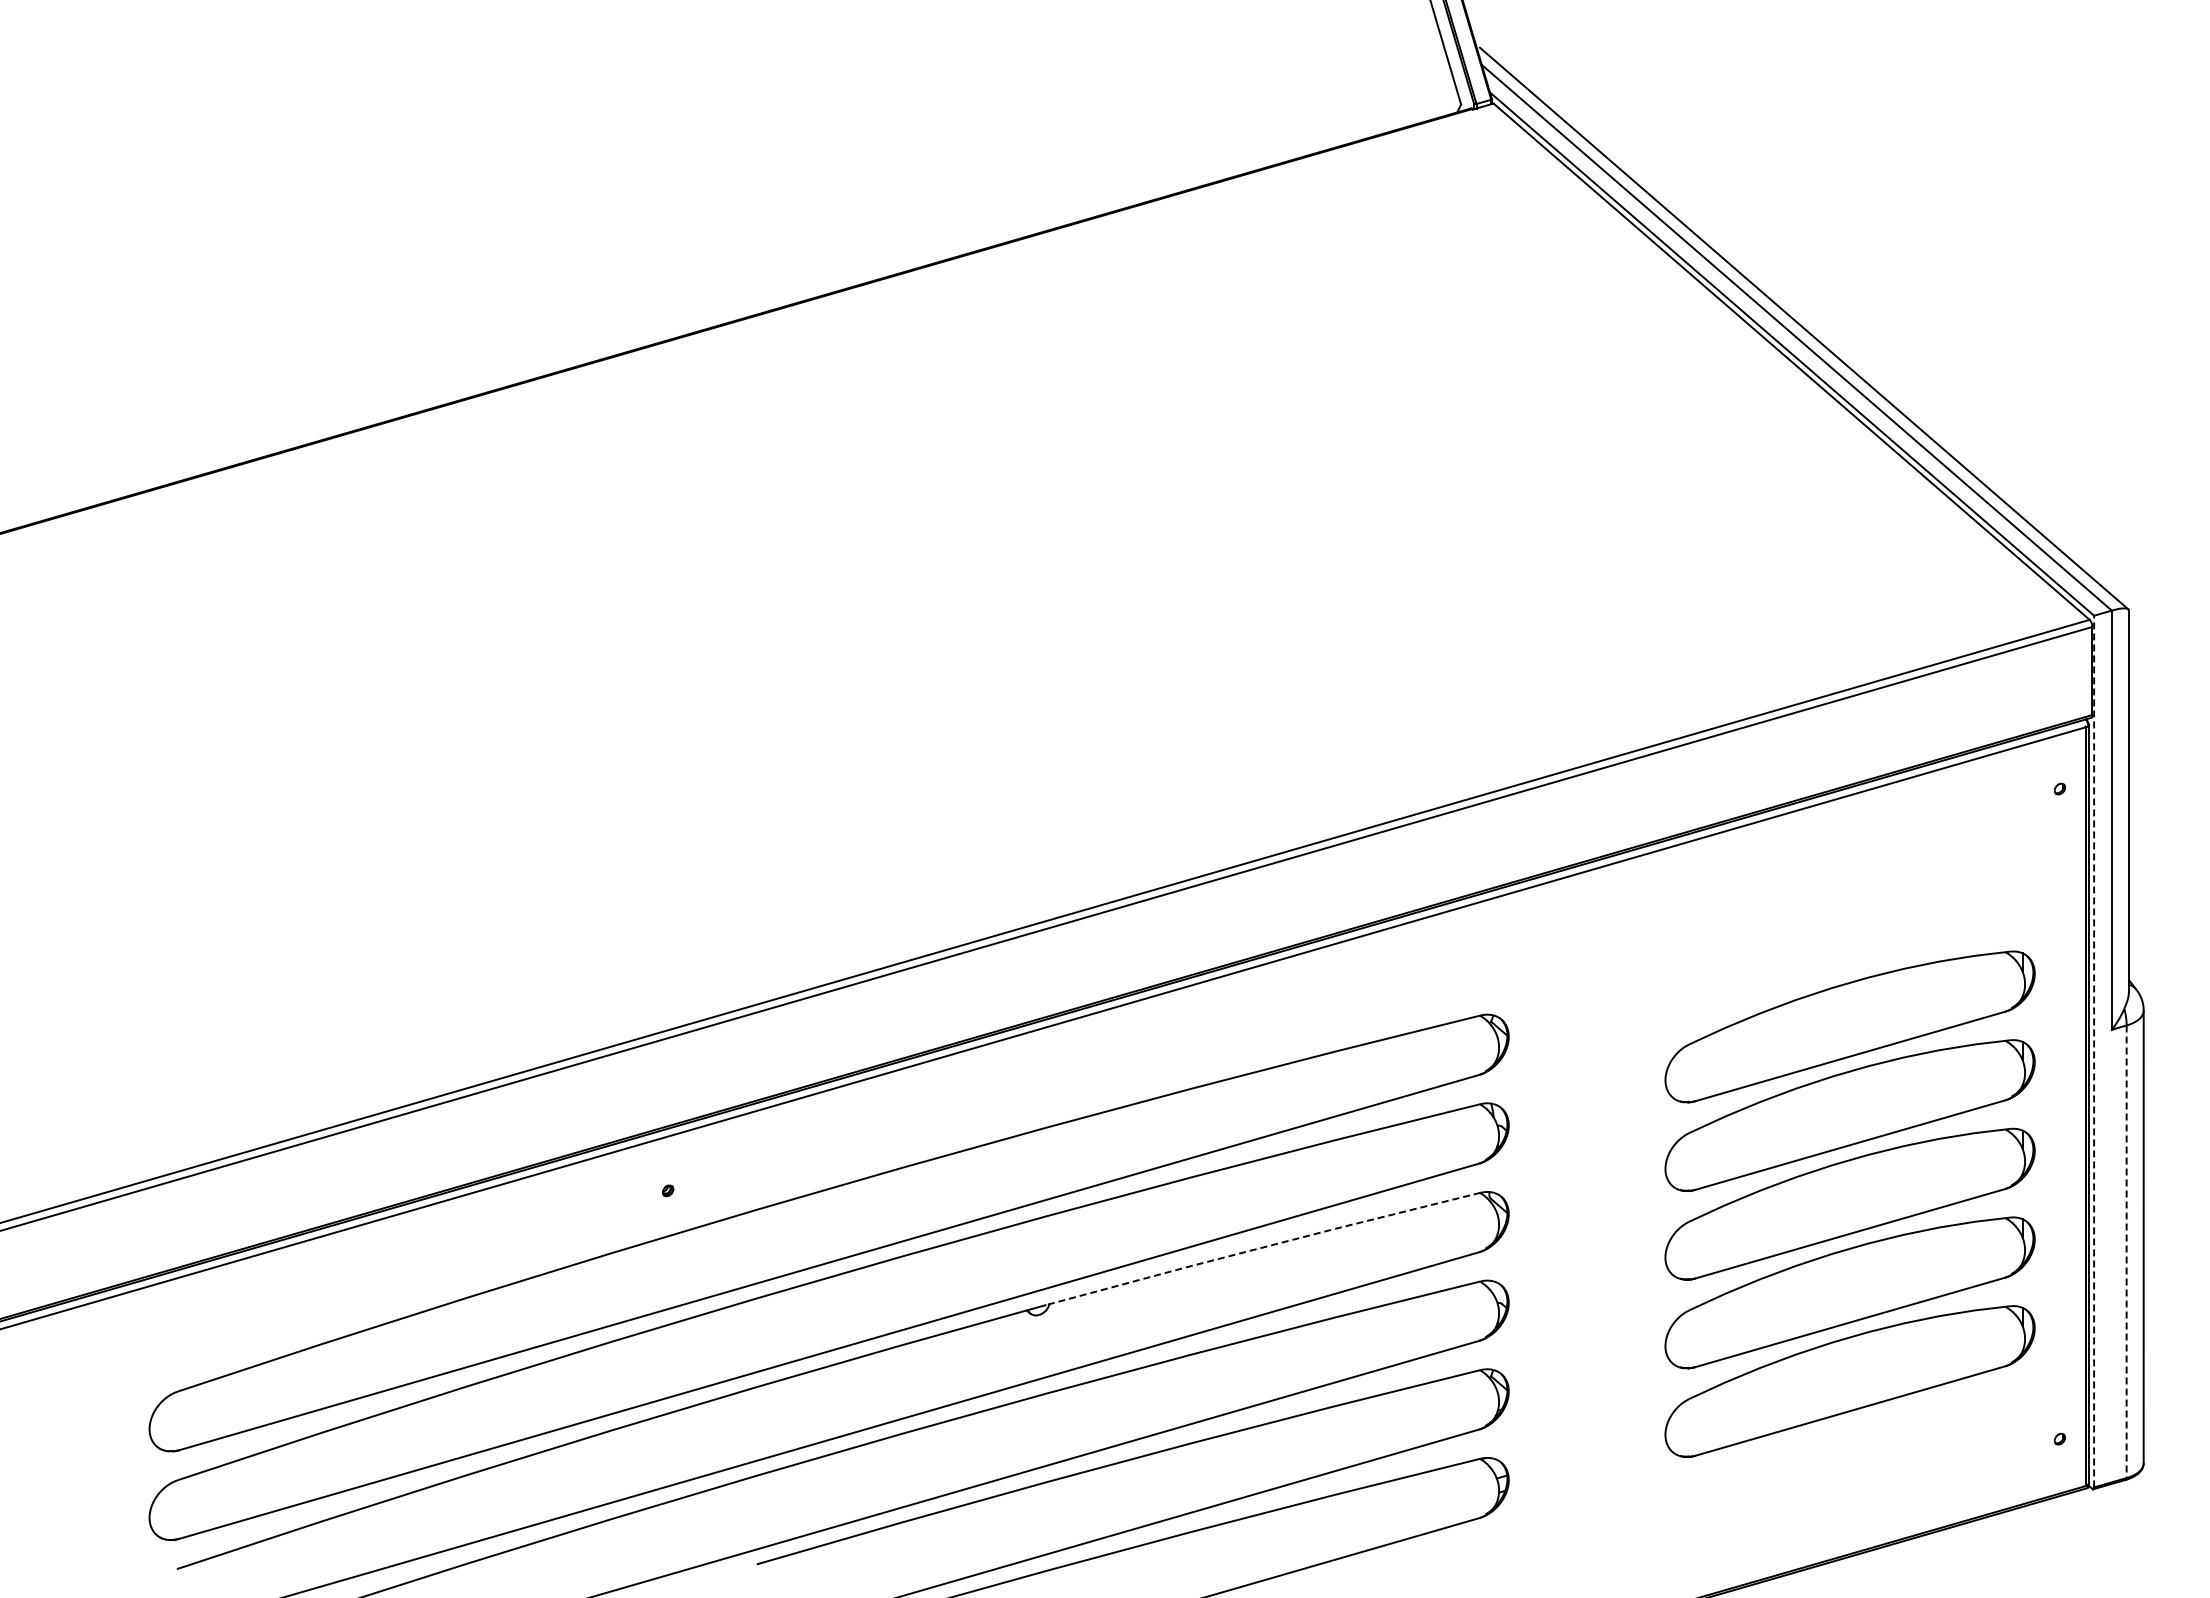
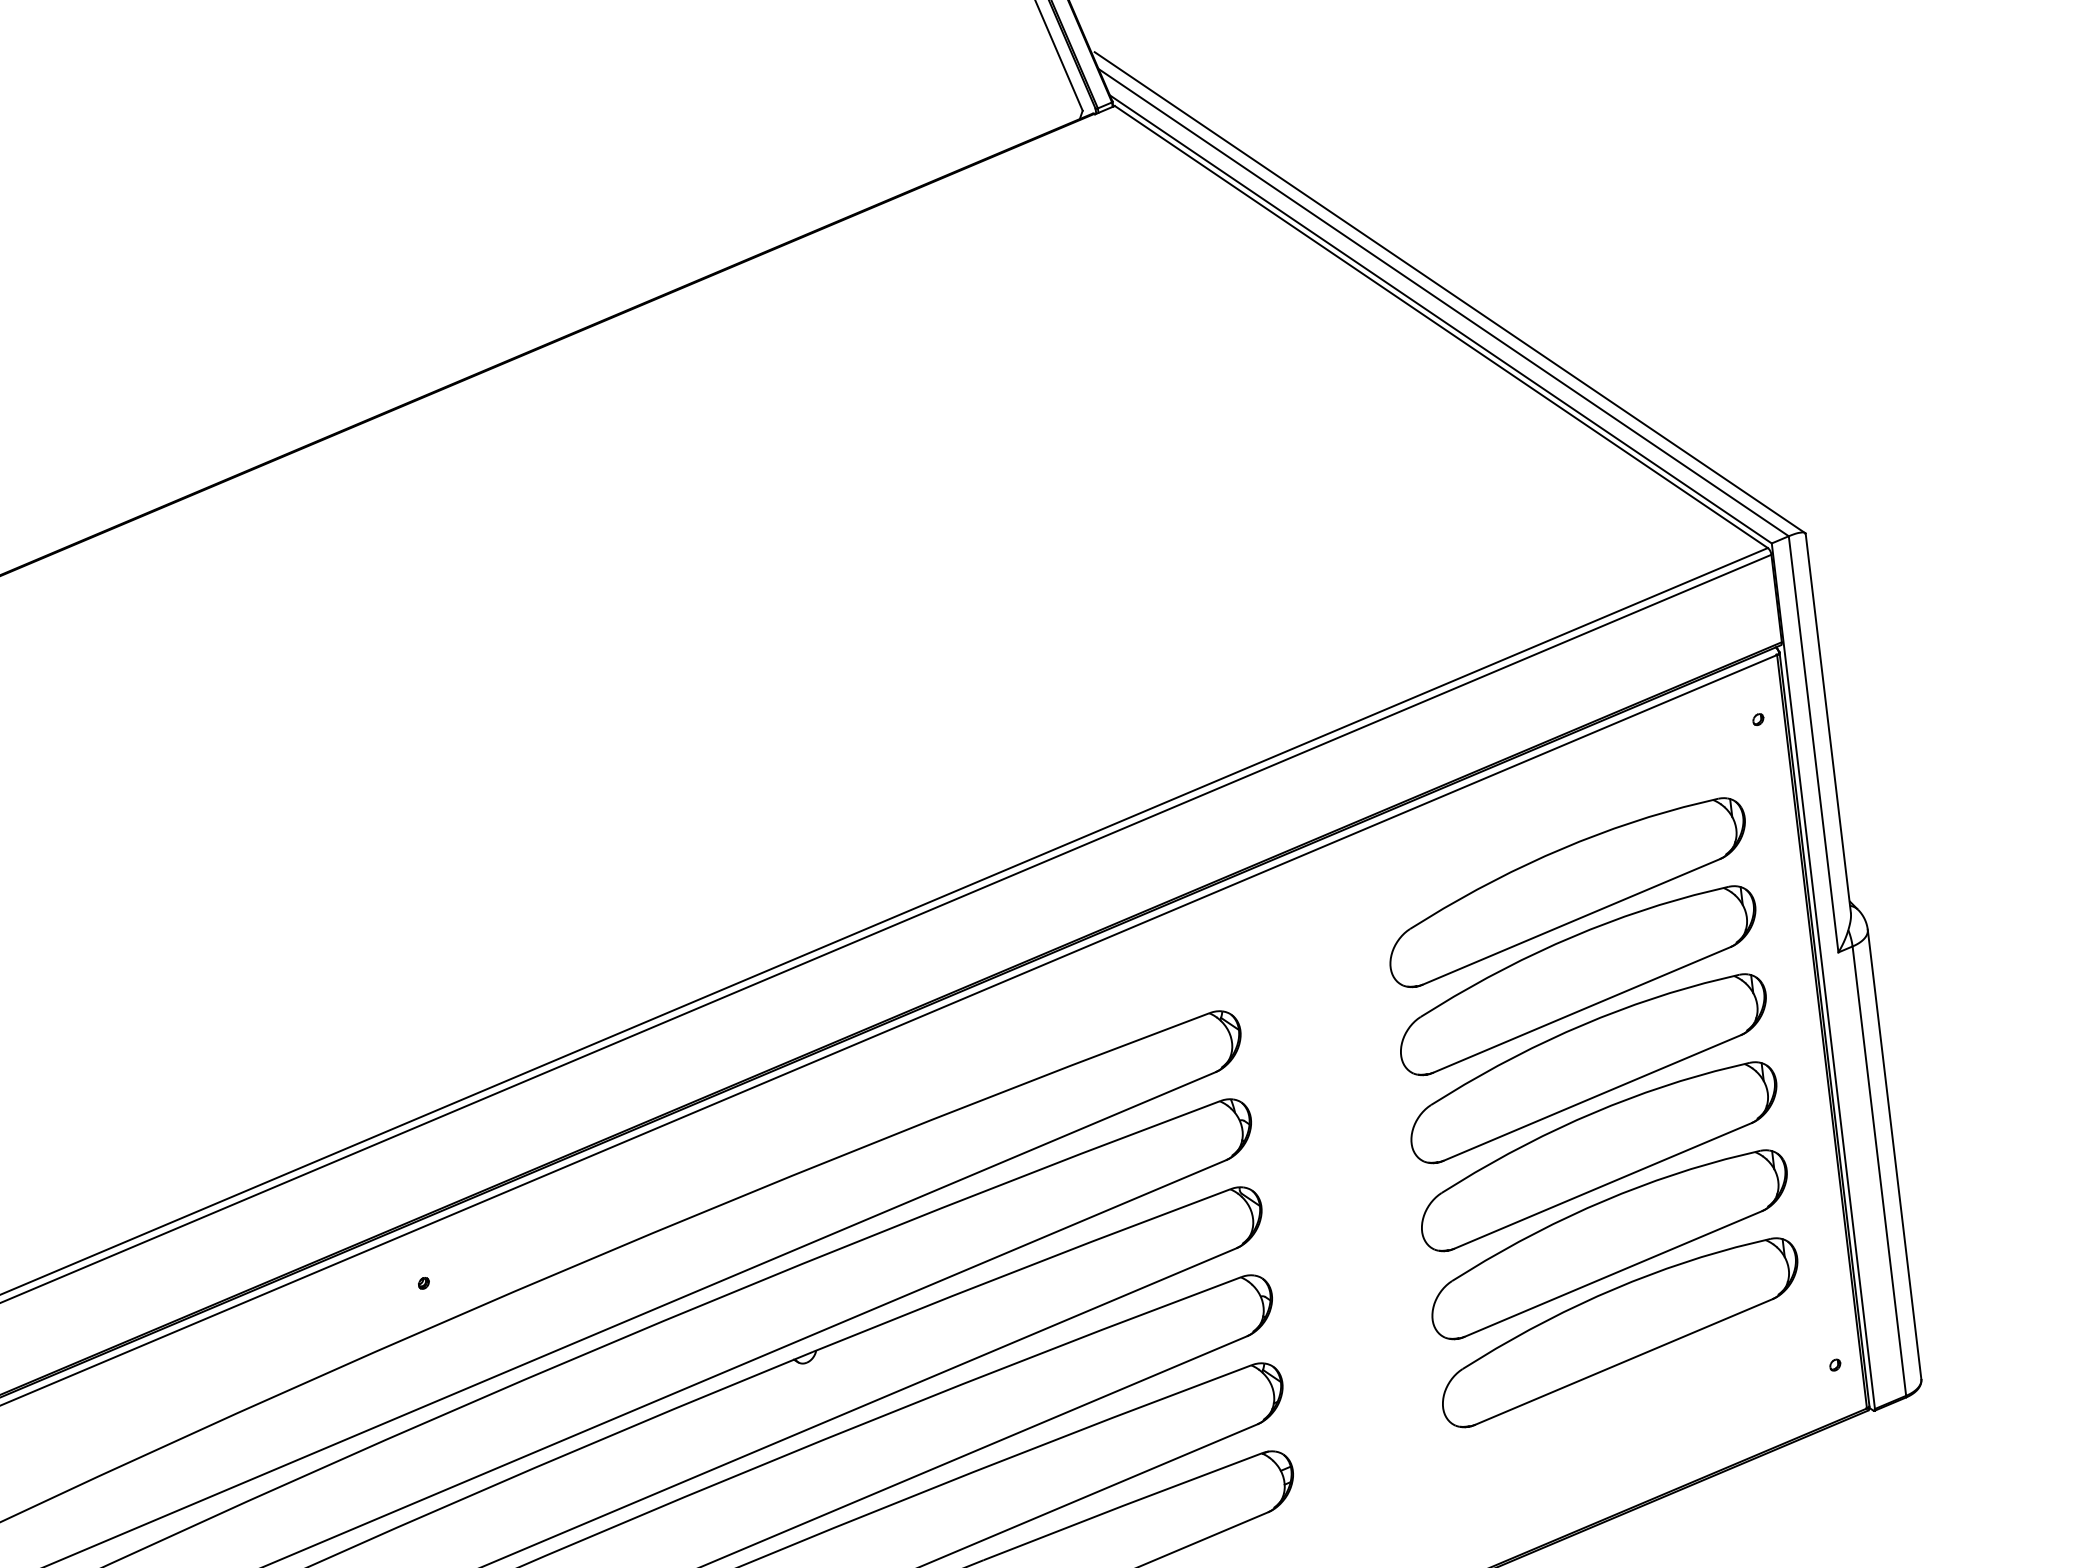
part: (1849, 937) -> (1566, 891), added
line: (2094, 1051) -> (1823, 976), dashed -> solid
line: (1263, 1247) -> (1021, 1269), dashed -> solid
line: (2126, 1252) -> (1879, 1171), dashed -> solid

